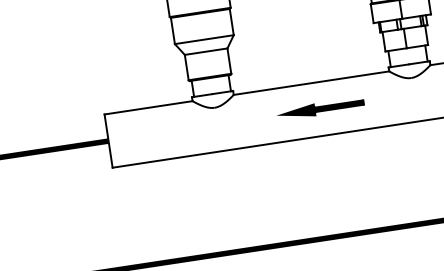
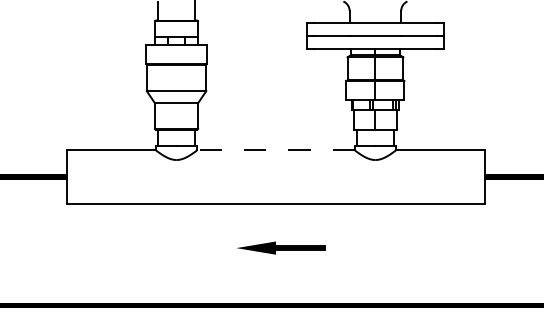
line: (311, 83) -> (275, 150), solid -> dashed
part: (320, 108) -> (281, 247), moved

